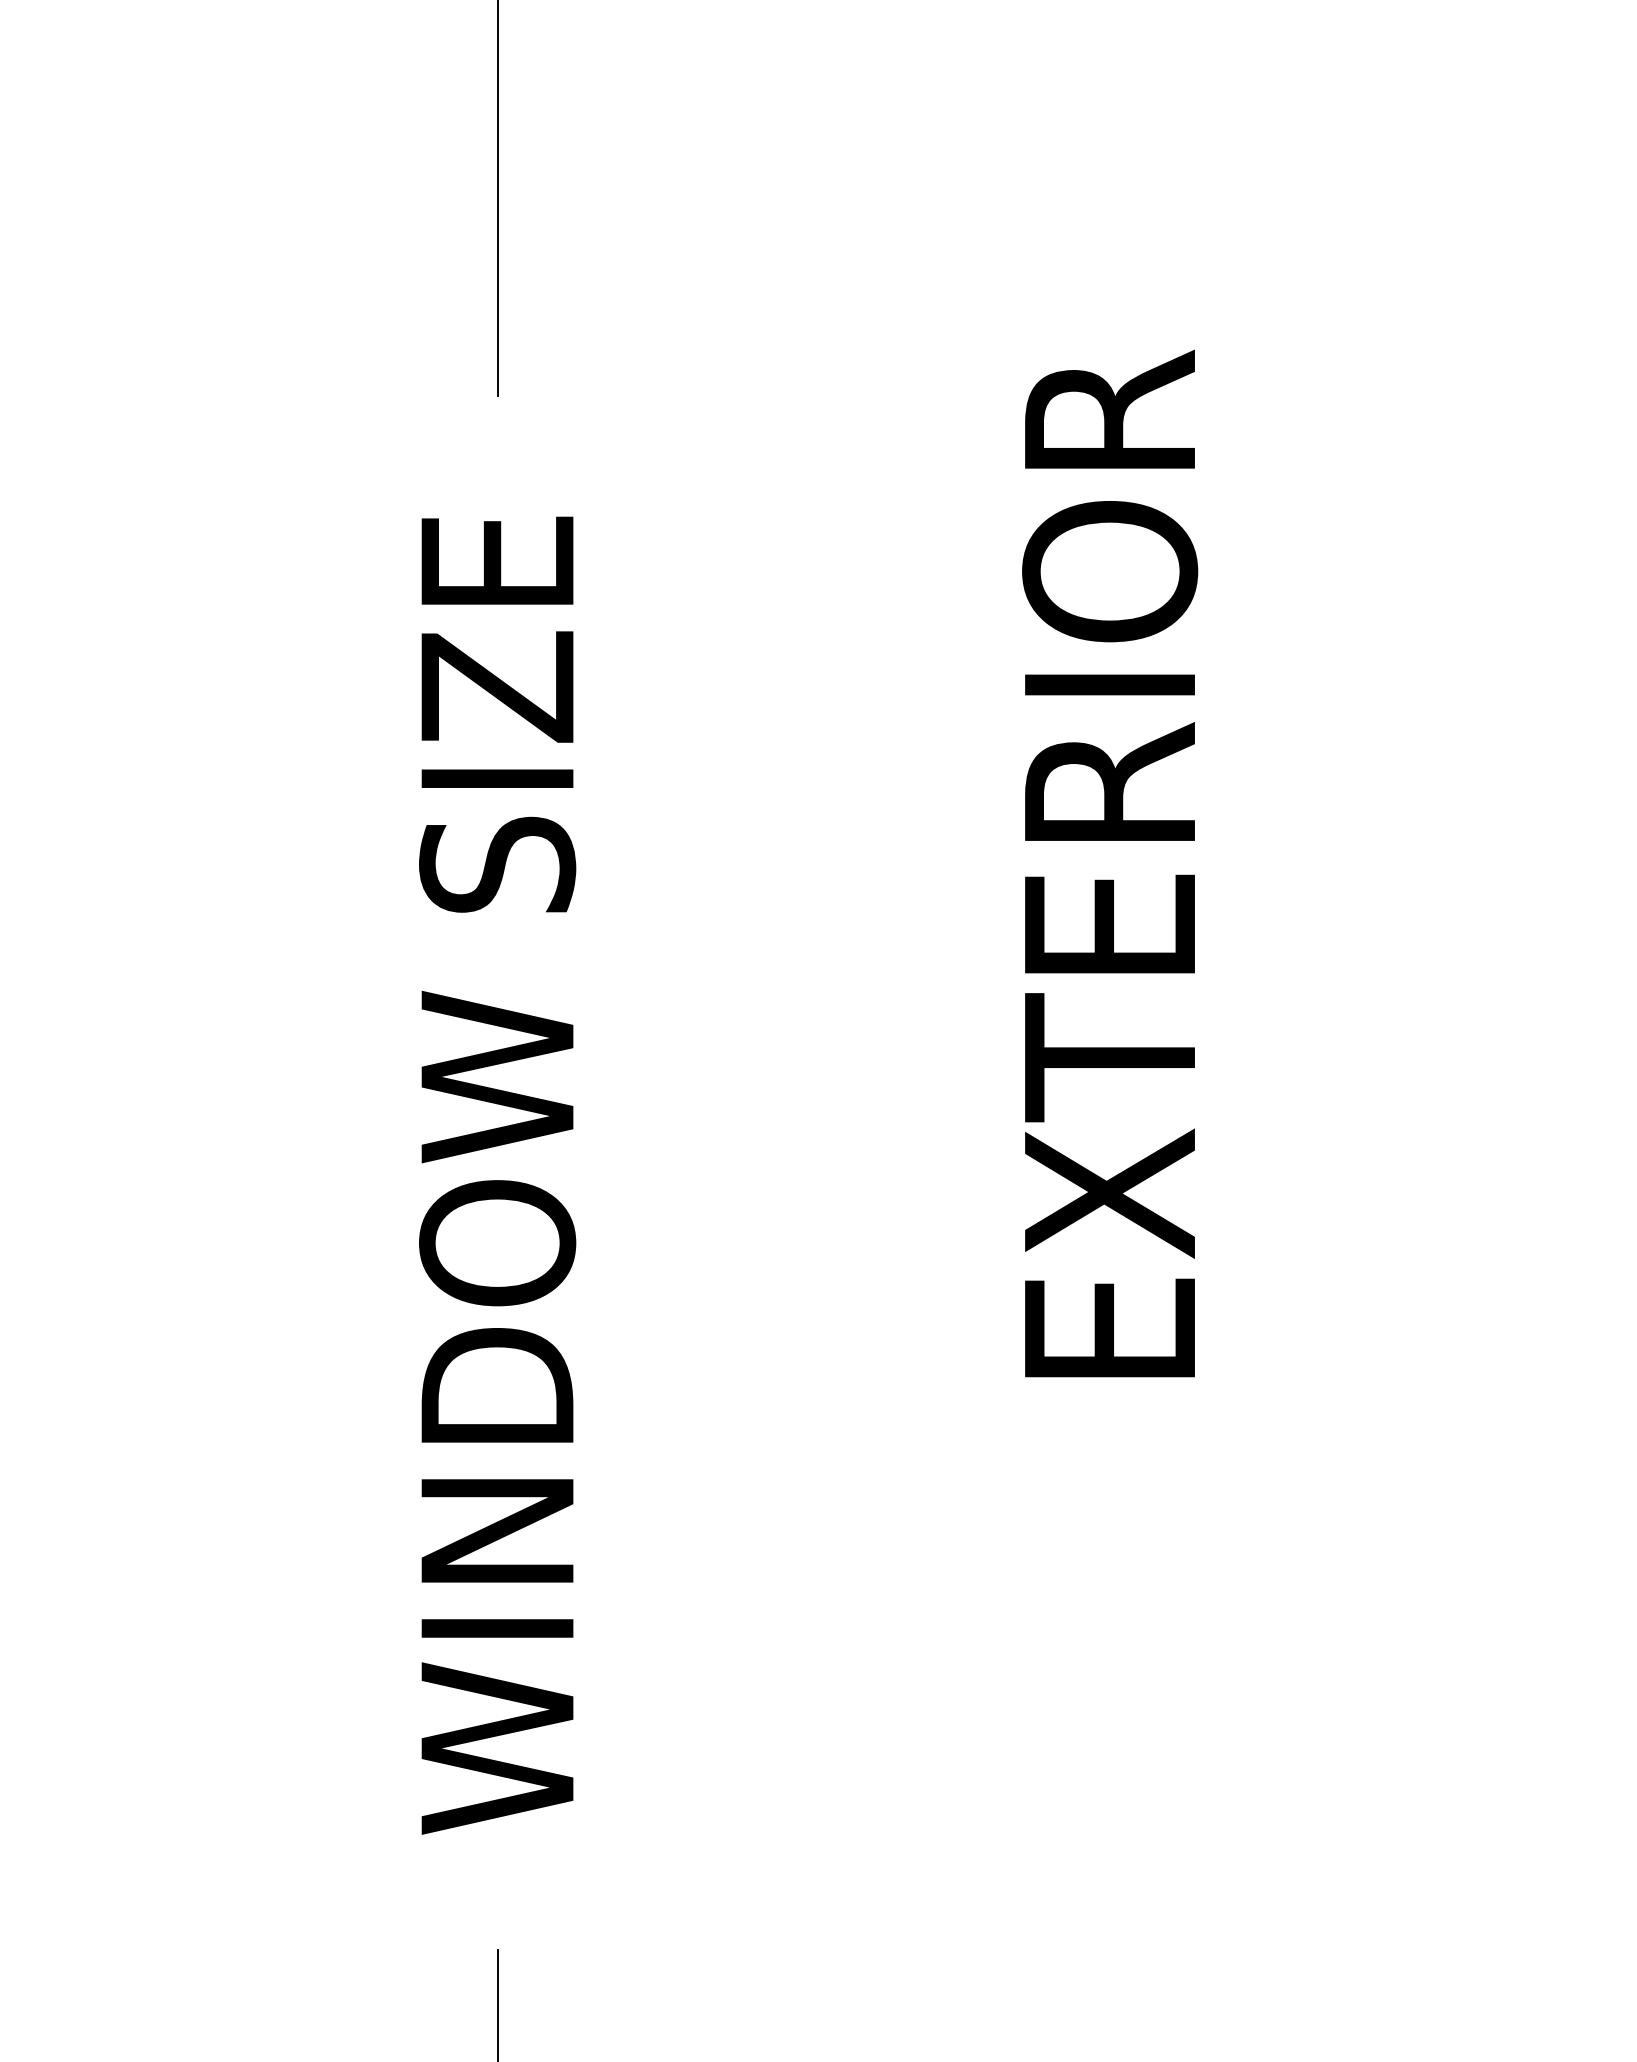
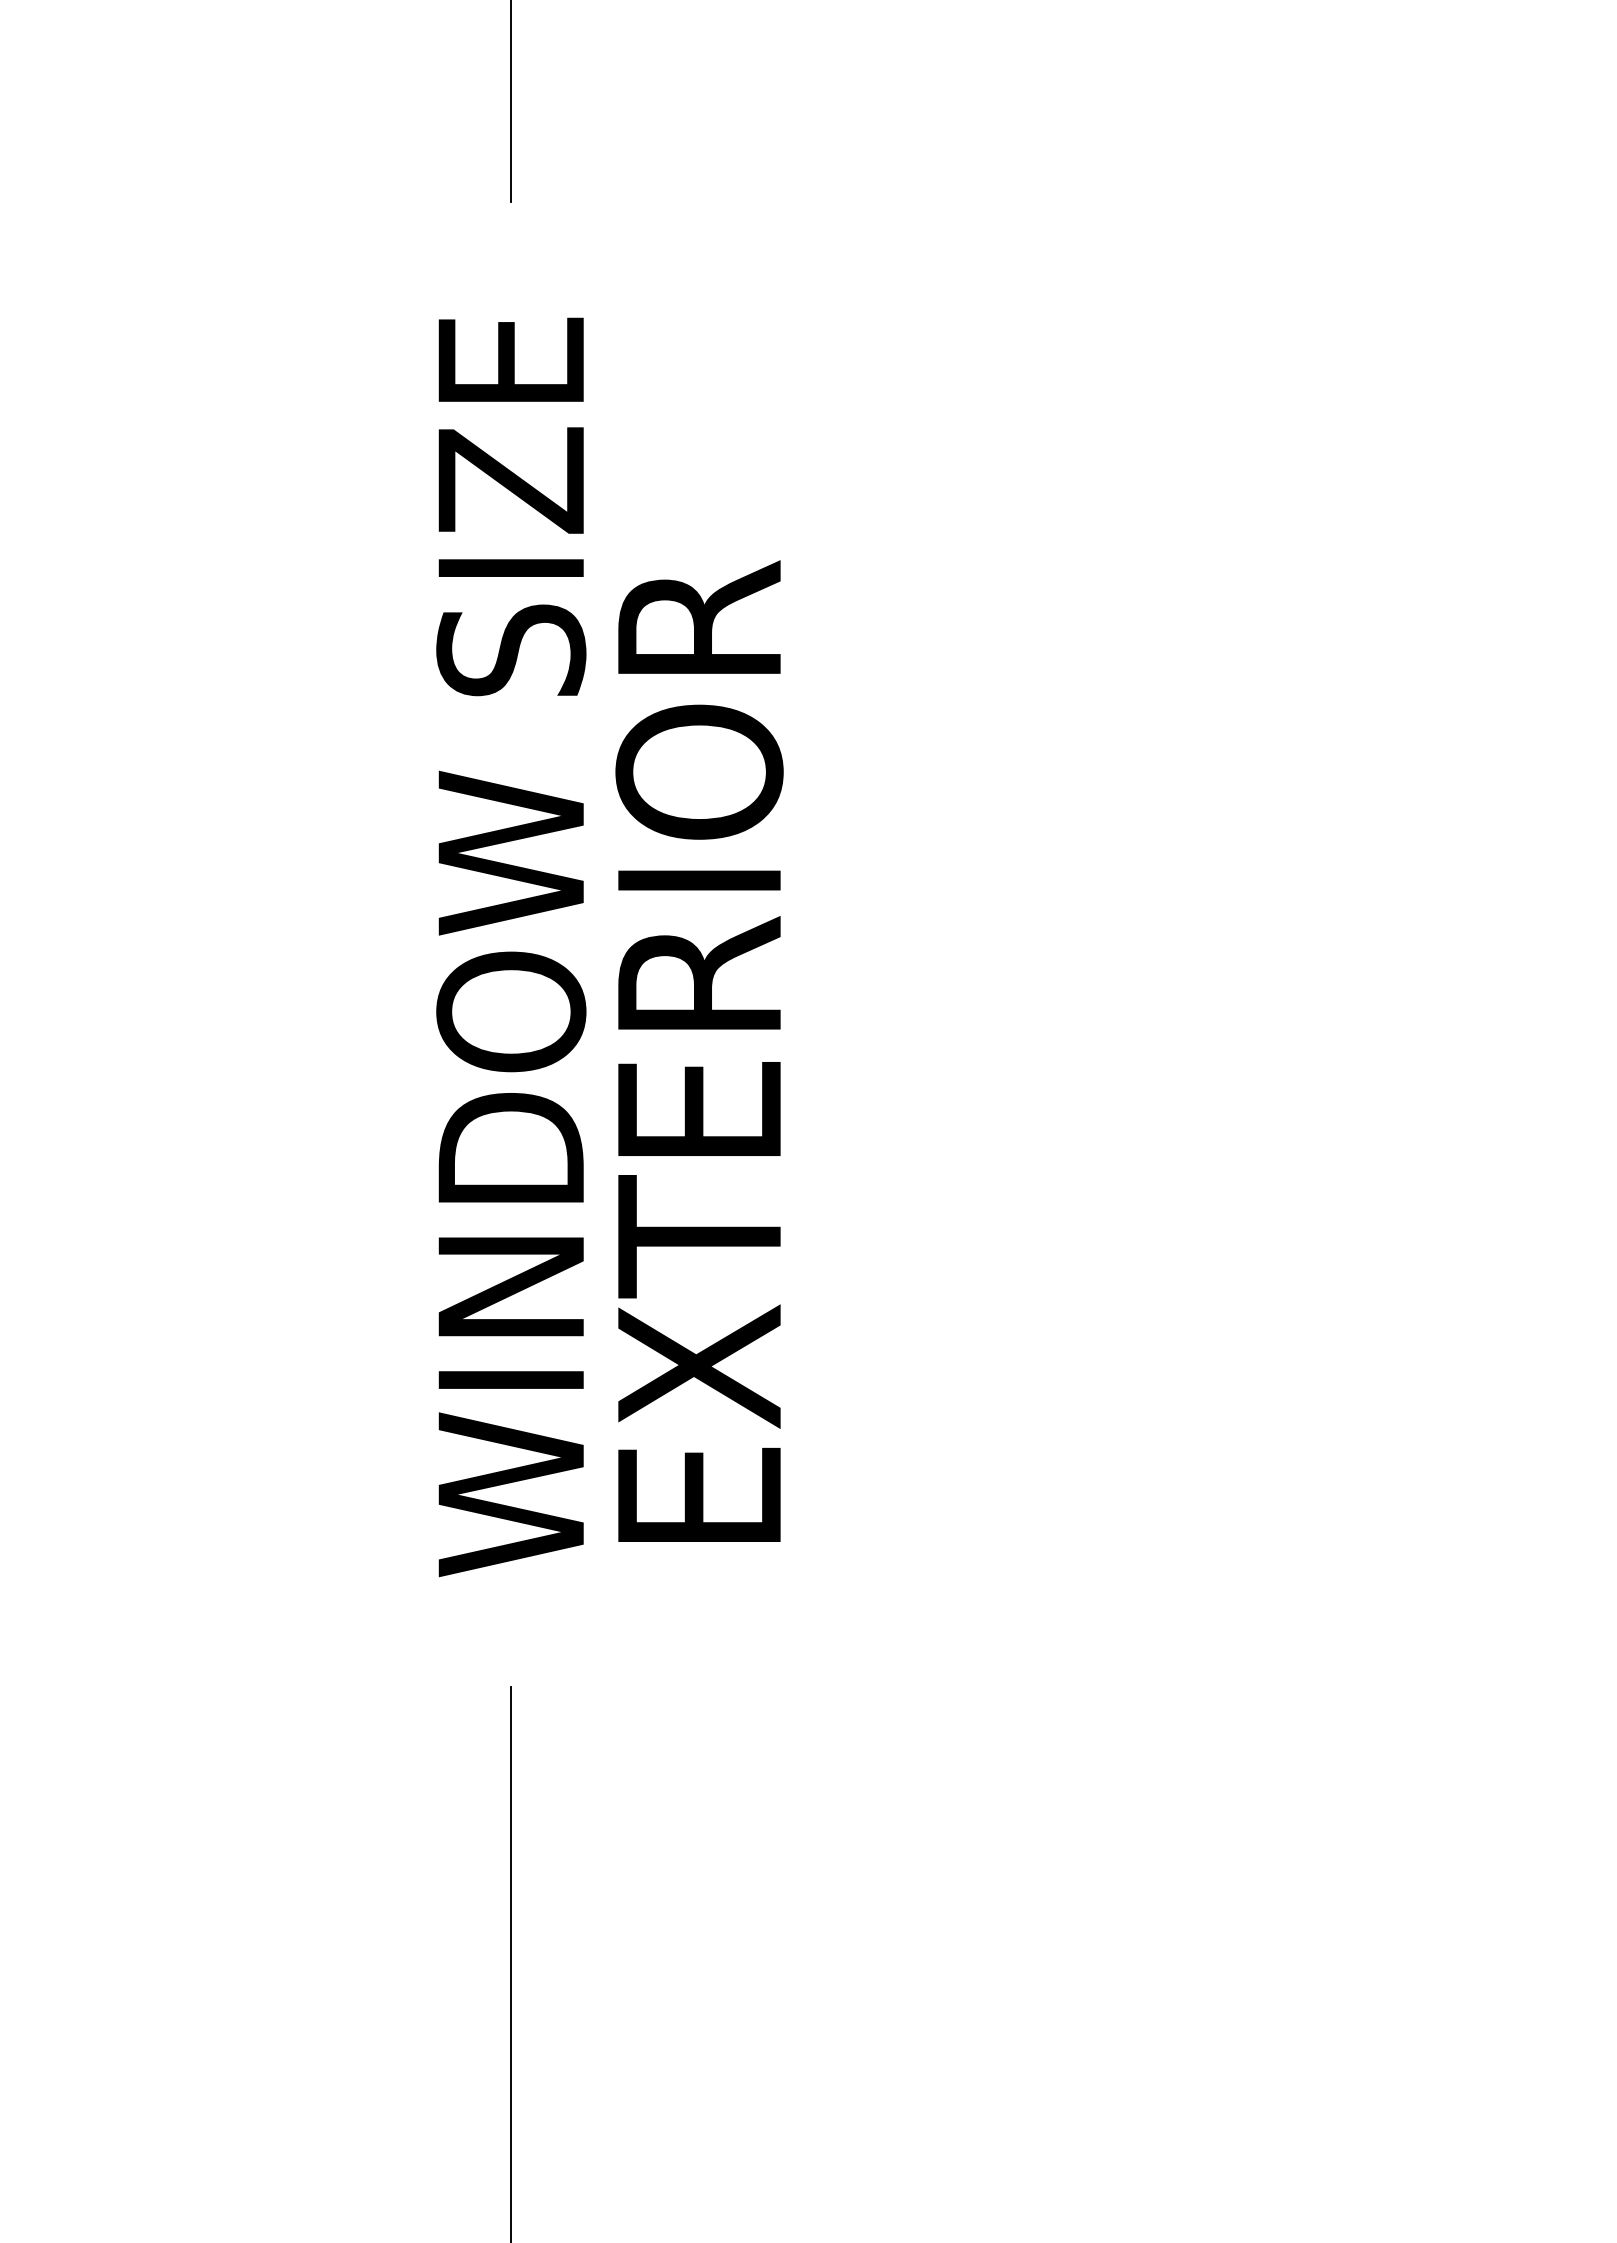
text: (1110, 862) -> (699, 1050), moved

